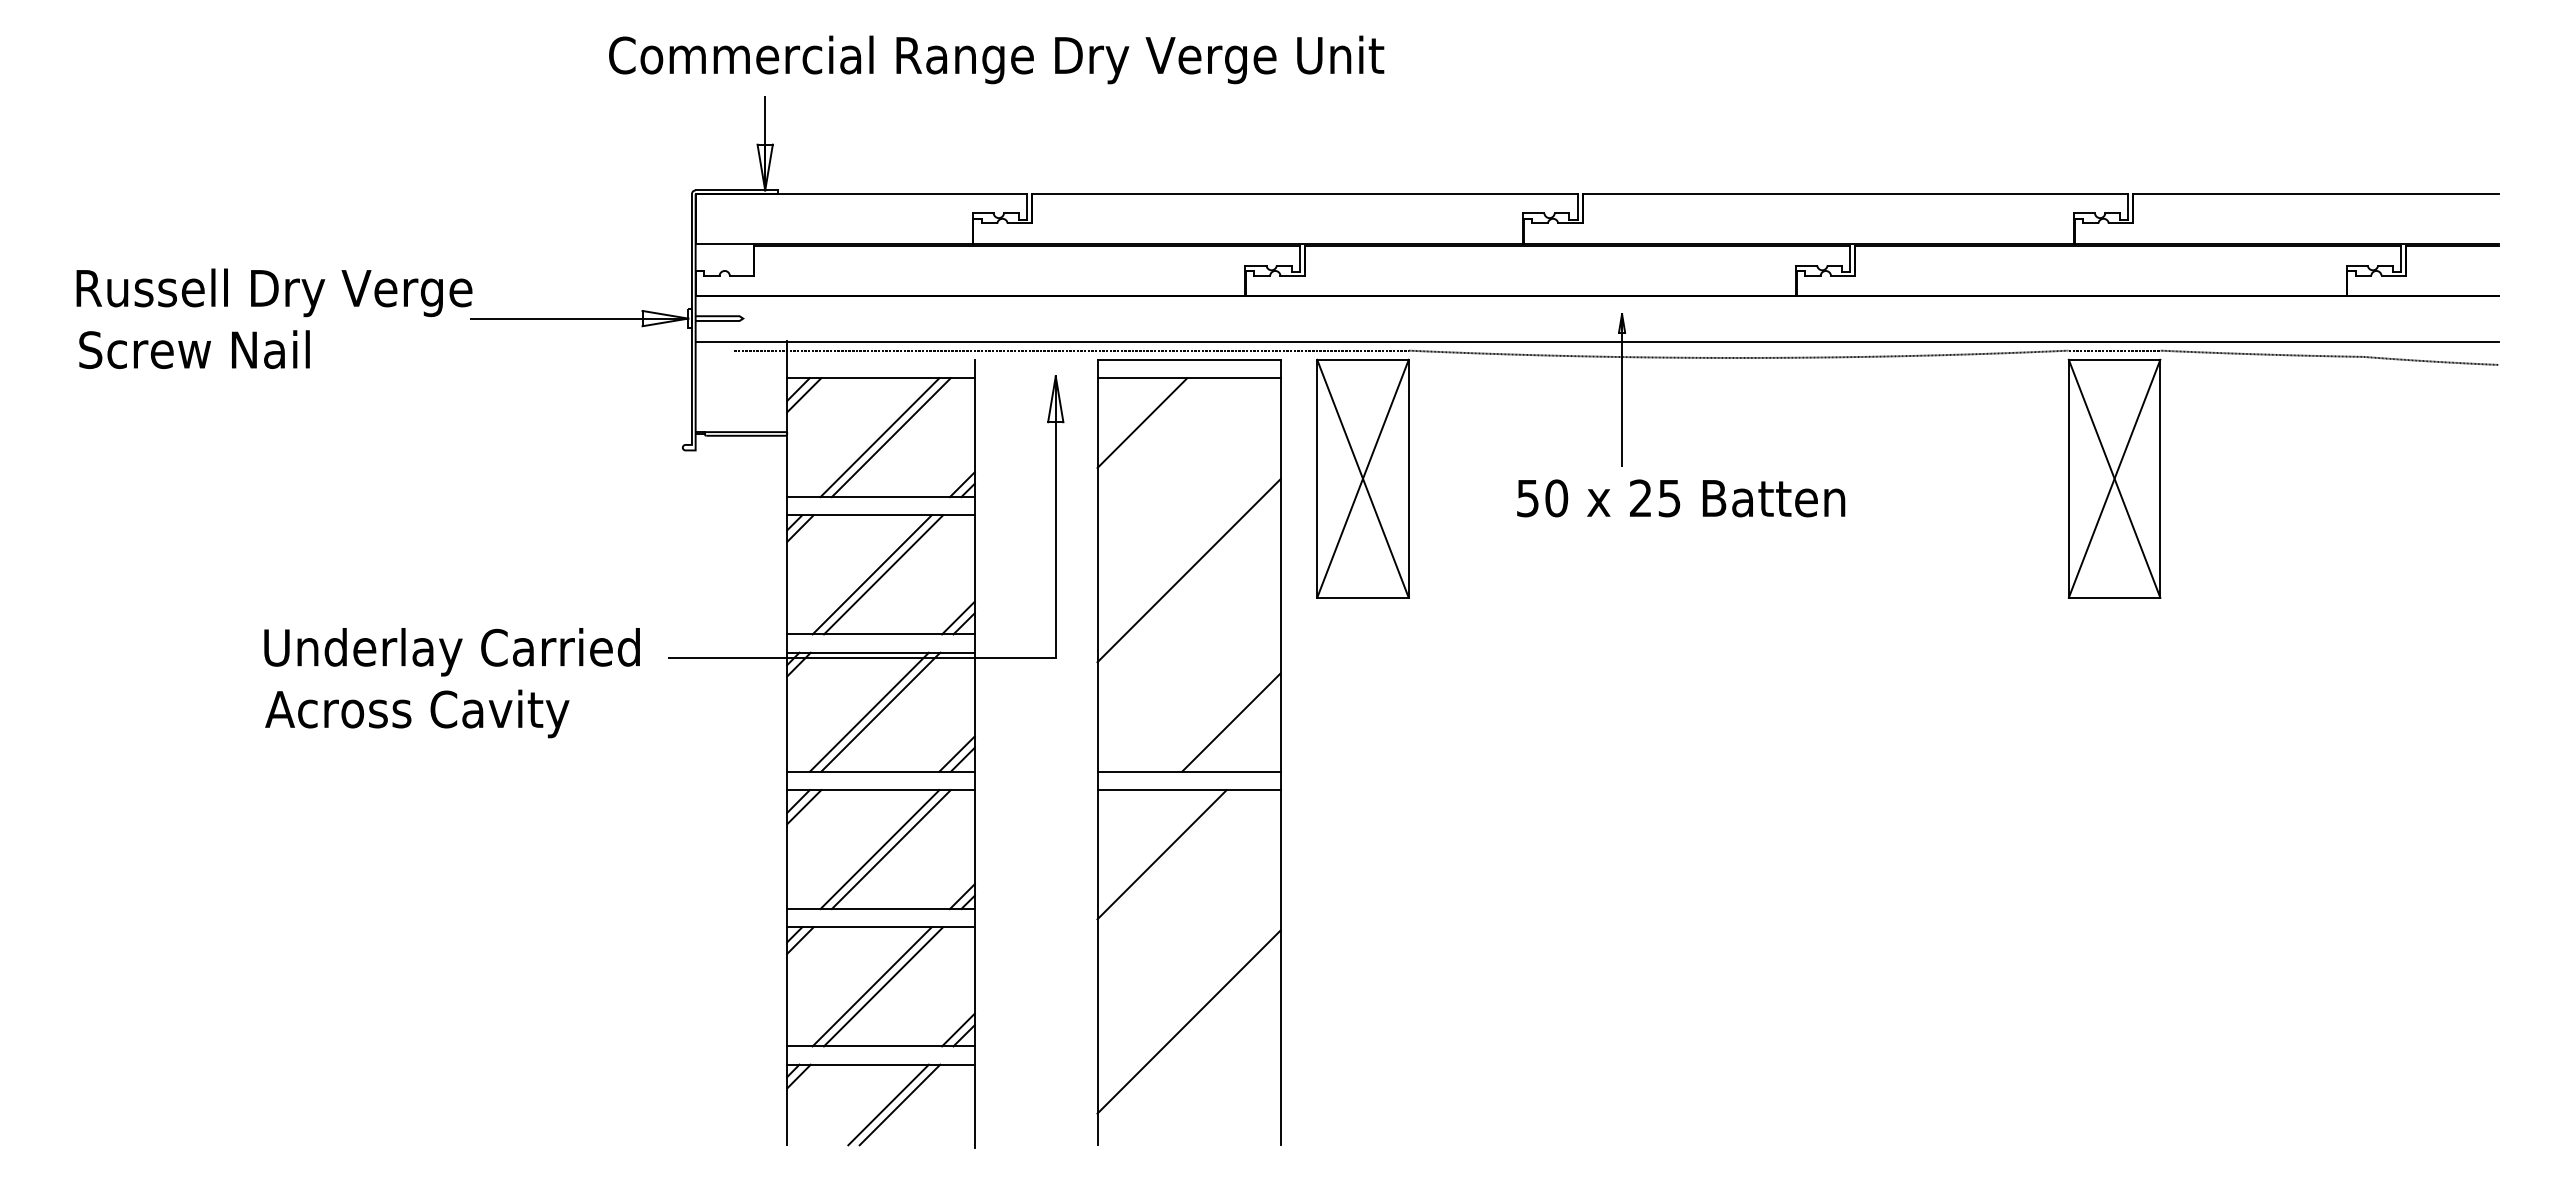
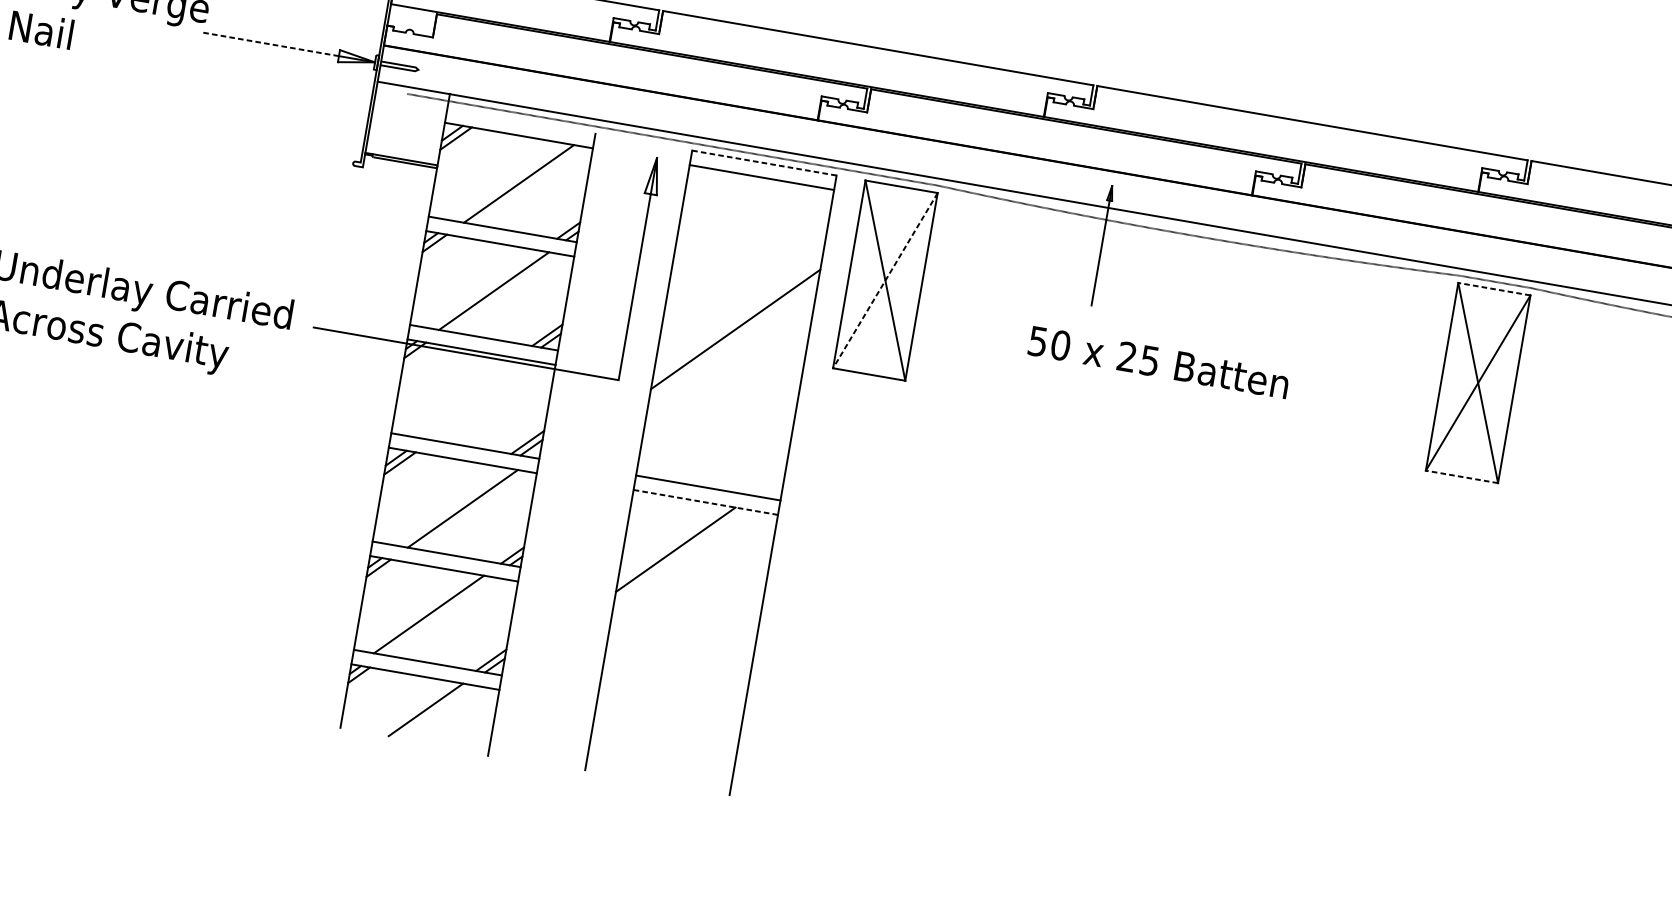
line: (555, 318) -> (270, 44), solid -> dashed
line: (1189, 359) -> (764, 162), solid -> dashed
line: (2114, 359) -> (1494, 288), solid -> dashed
line: (1142, 423) -> (719, 206), removed
line: (879, 437) -> (509, 182), removed
line: (1363, 478) -> (885, 280), solid -> dashed
text: (1681, 498) -> (1159, 362), moved
line: (871, 574) -> (484, 289), removed
line: (2114, 597) -> (1461, 476), solid -> dashed
line: (868, 711) -> (463, 396), removed
line: (880, 711) -> (473, 398), removed
line: (1231, 722) -> (748, 454), removed
line: (1189, 790) -> (706, 502), solid -> dashed
line: (879, 849) -> (453, 507), removed
line: (883, 986) -> (438, 615), removed
line: (1188, 1021) -> (673, 684), removed
line: (899, 1104) -> (434, 711), removed

